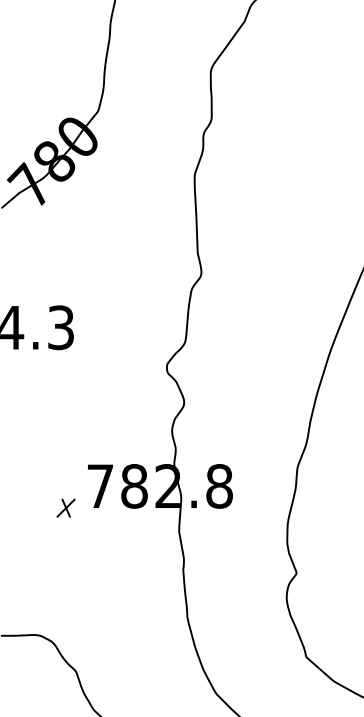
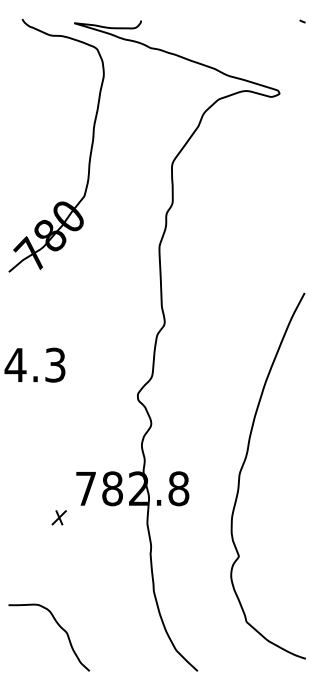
part: (65, 507) -> (58, 517), moved

